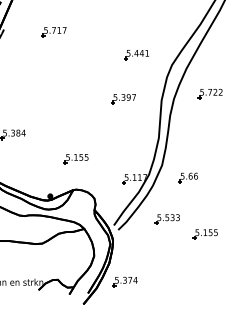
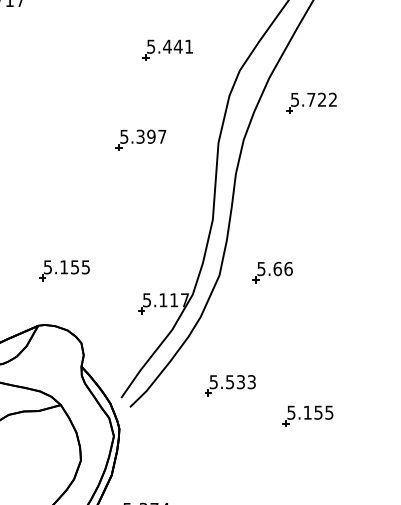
part: (209, 93) -> (310, 102), moved
part: (75, 159) -> (63, 271), moved
part: (187, 177) -> (271, 271), moved

